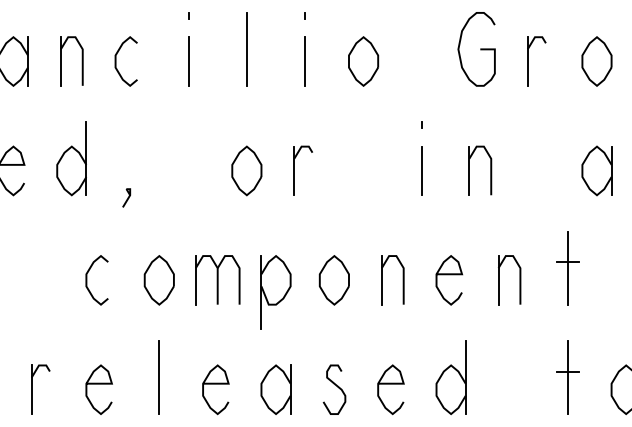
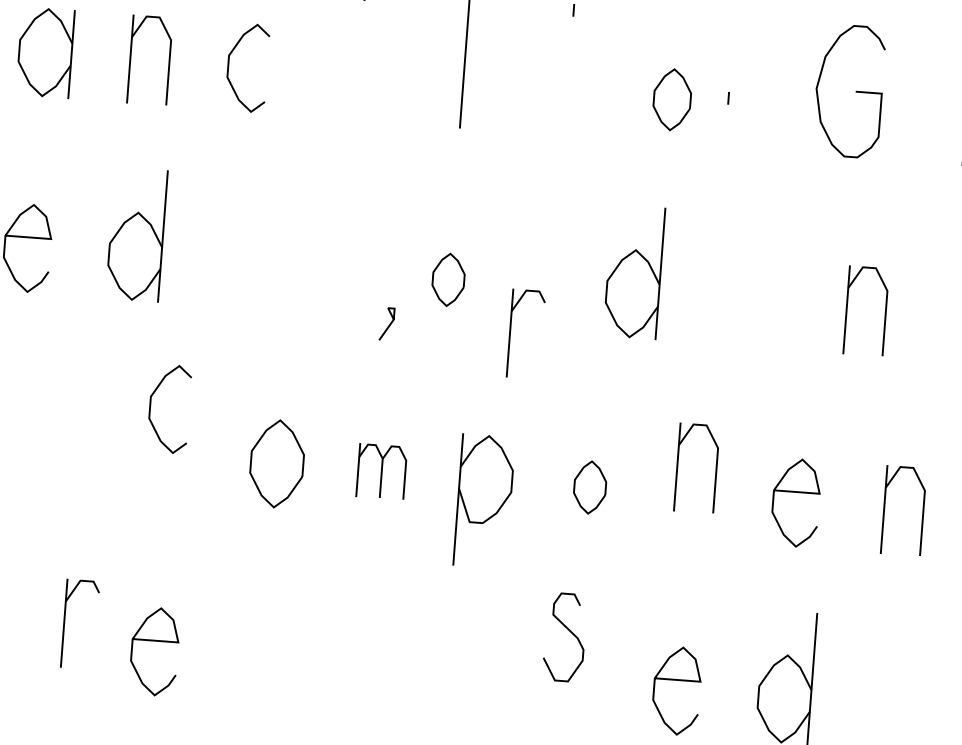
curve: (480, 49) -> (856, 91), moved
line: (188, 61) -> (358, 76), removed
line: (305, 61) -> (568, 91), removed
part: (363, 61) -> (671, 99), size x0.7
line: (421, 124) -> (727, 96), moved
part: (349, 158) -> (633, 271), added
part: (246, 170) -> (447, 279), size x0.6
part: (294, 170) -> (510, 332), moved
line: (421, 170) -> (761, 302), removed
line: (127, 197) -> (388, 323), moved
curve: (87, 280) -> (152, 407), moved
part: (217, 280) -> (381, 471), size x0.6
part: (333, 280) -> (588, 487), size x0.6
part: (382, 280) -> (678, 467), moved
line: (159, 377) -> (264, 637), removed
curve: (215, 384) -> (363, 657), removed
curve: (336, 386) -> (568, 631), moved
part: (32, 389) -> (65, 622), moved
part: (275, 389) -> (470, 674), removed

